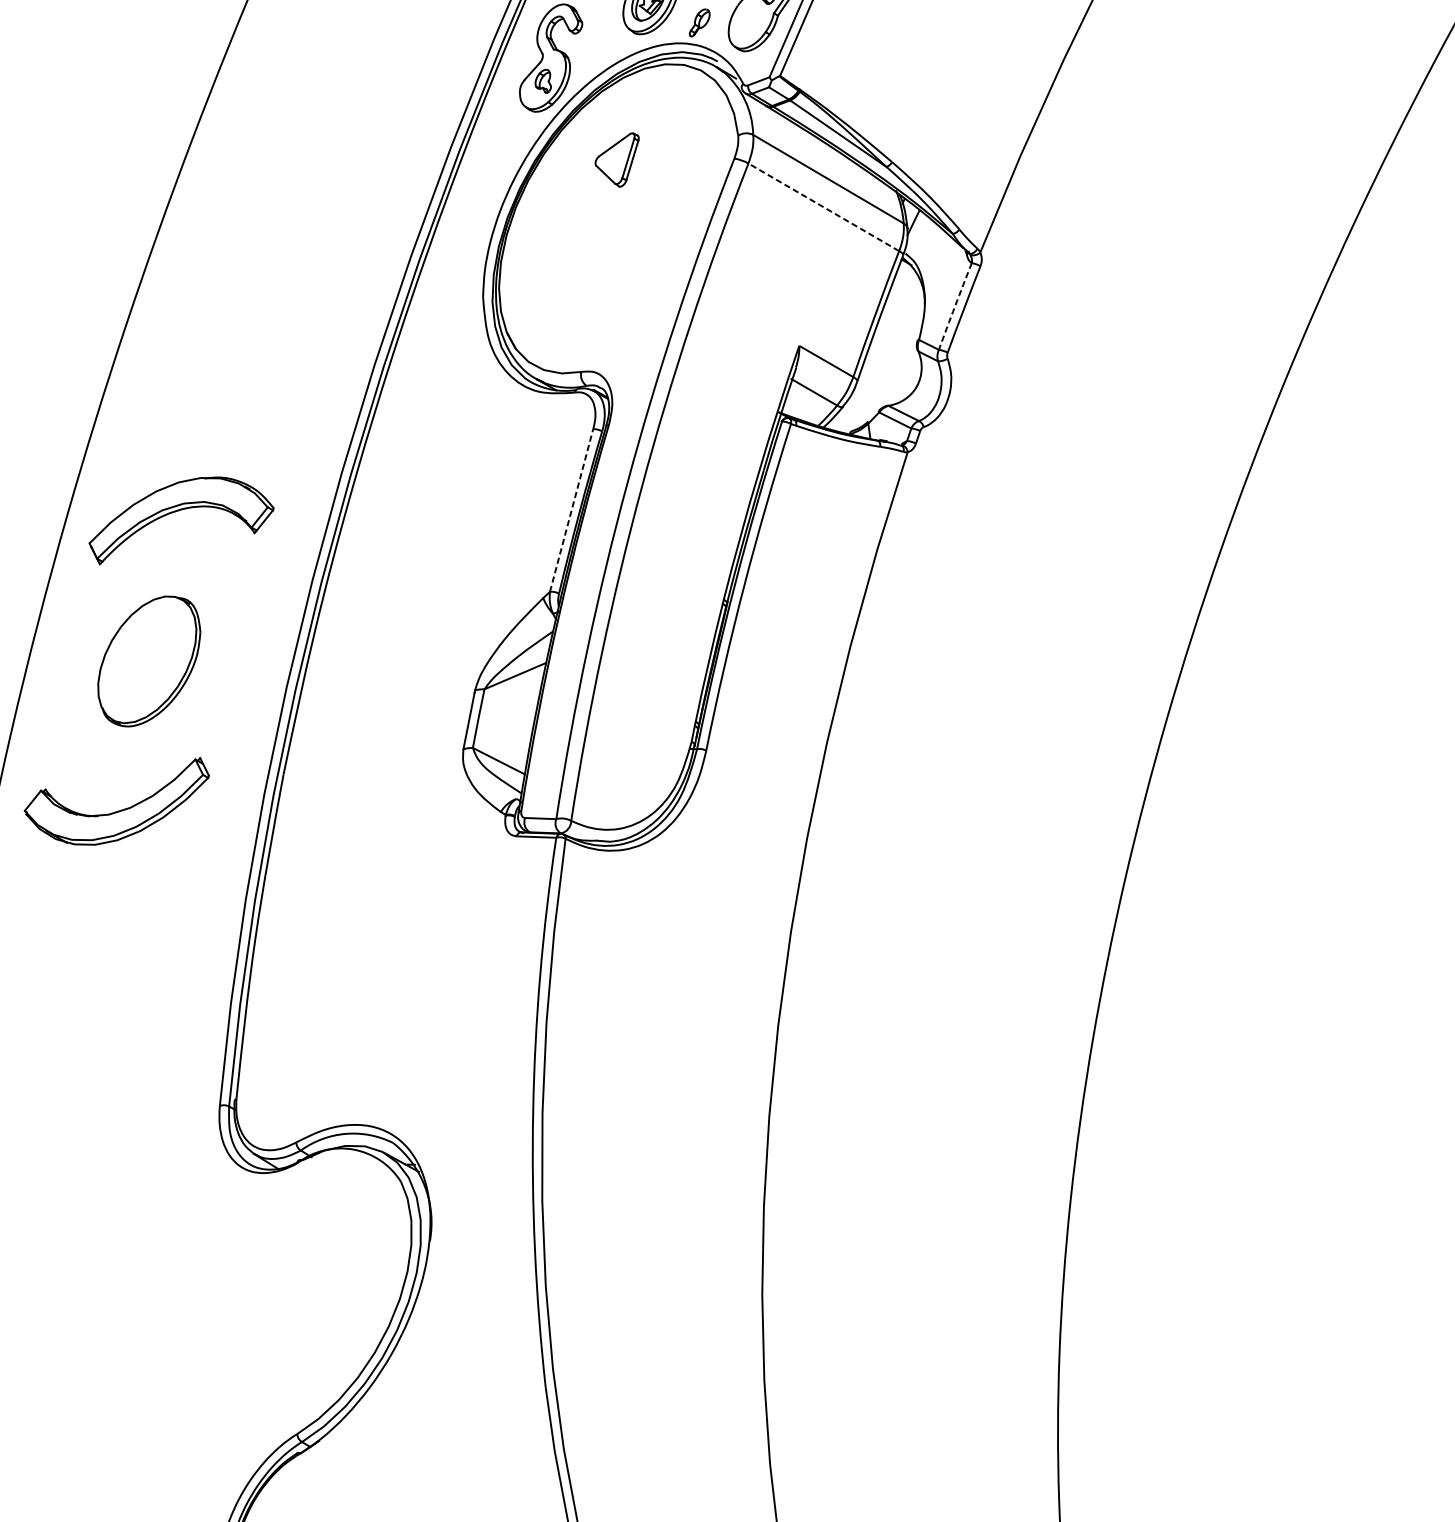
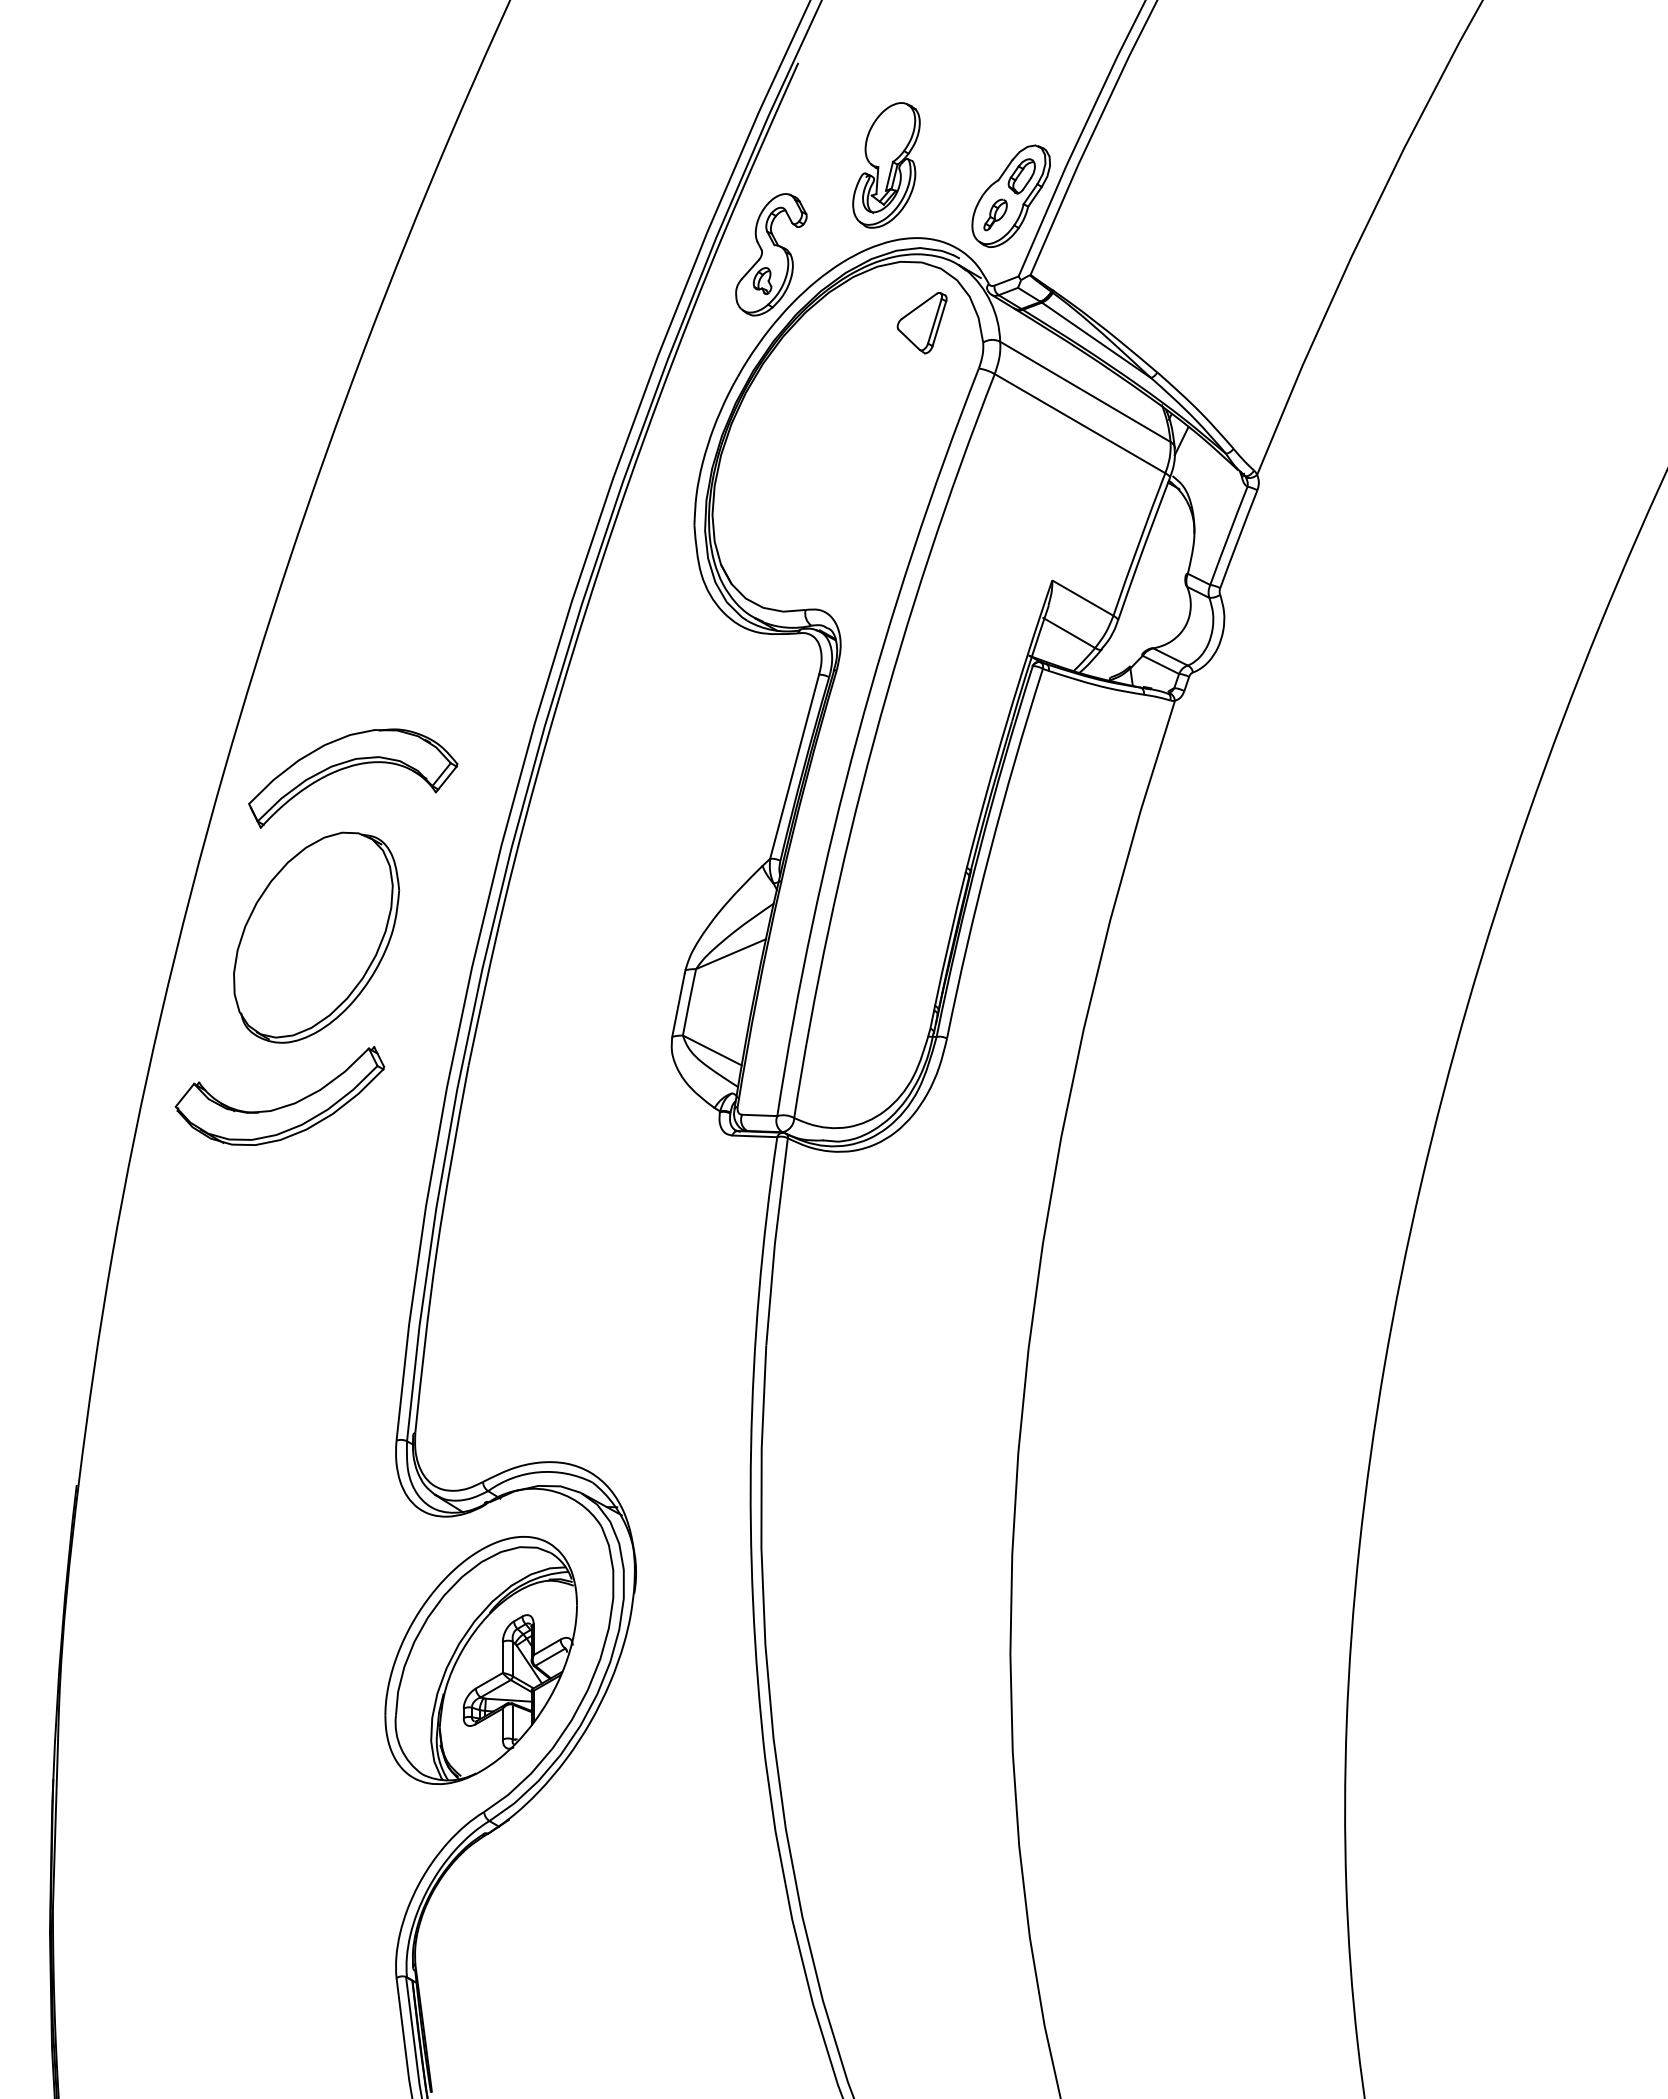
part: (699, 22) -> (995, 214), moved
part: (616, 160) -> (921, 323), moved
line: (824, 207) -> (1080, 423), dashed -> solid
arc: (954, 306) -> (1228, 535), dashed -> solid
line: (571, 510) -> (794, 766), dashed -> solid
part: (149, 661) -> (316, 937), size x1.43
part: (294, 1300) -> (480, 1660), added

